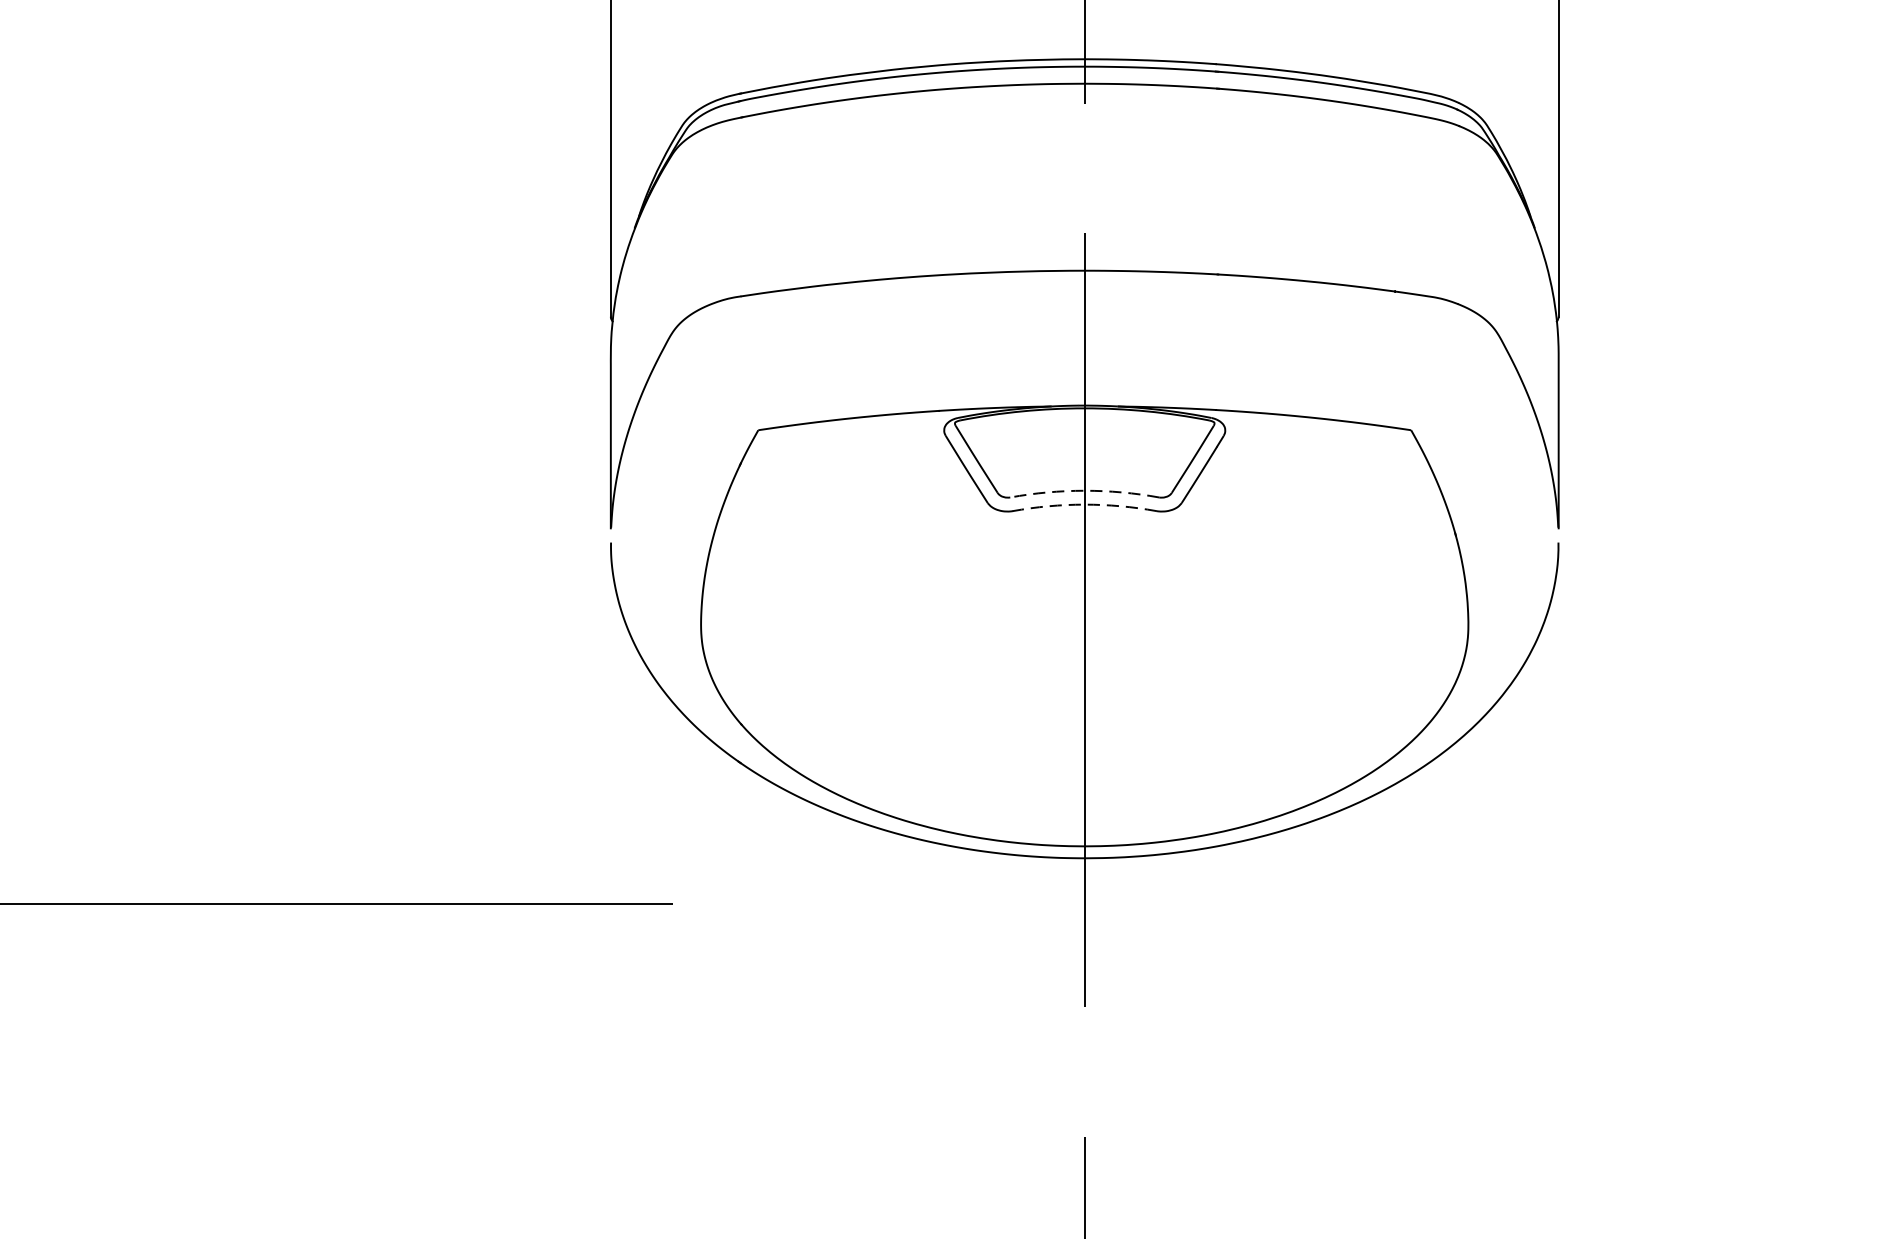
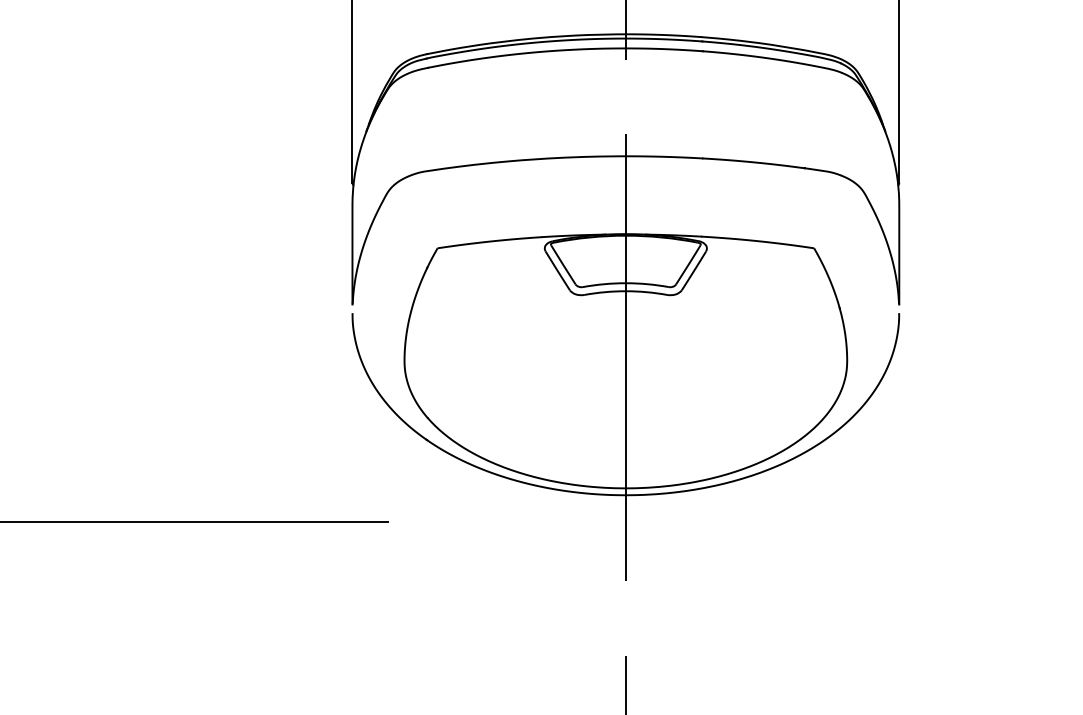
arc: (1084, 491) -> (625, 283), dashed -> solid
arc: (1084, 505) -> (625, 291), dashed -> solid

